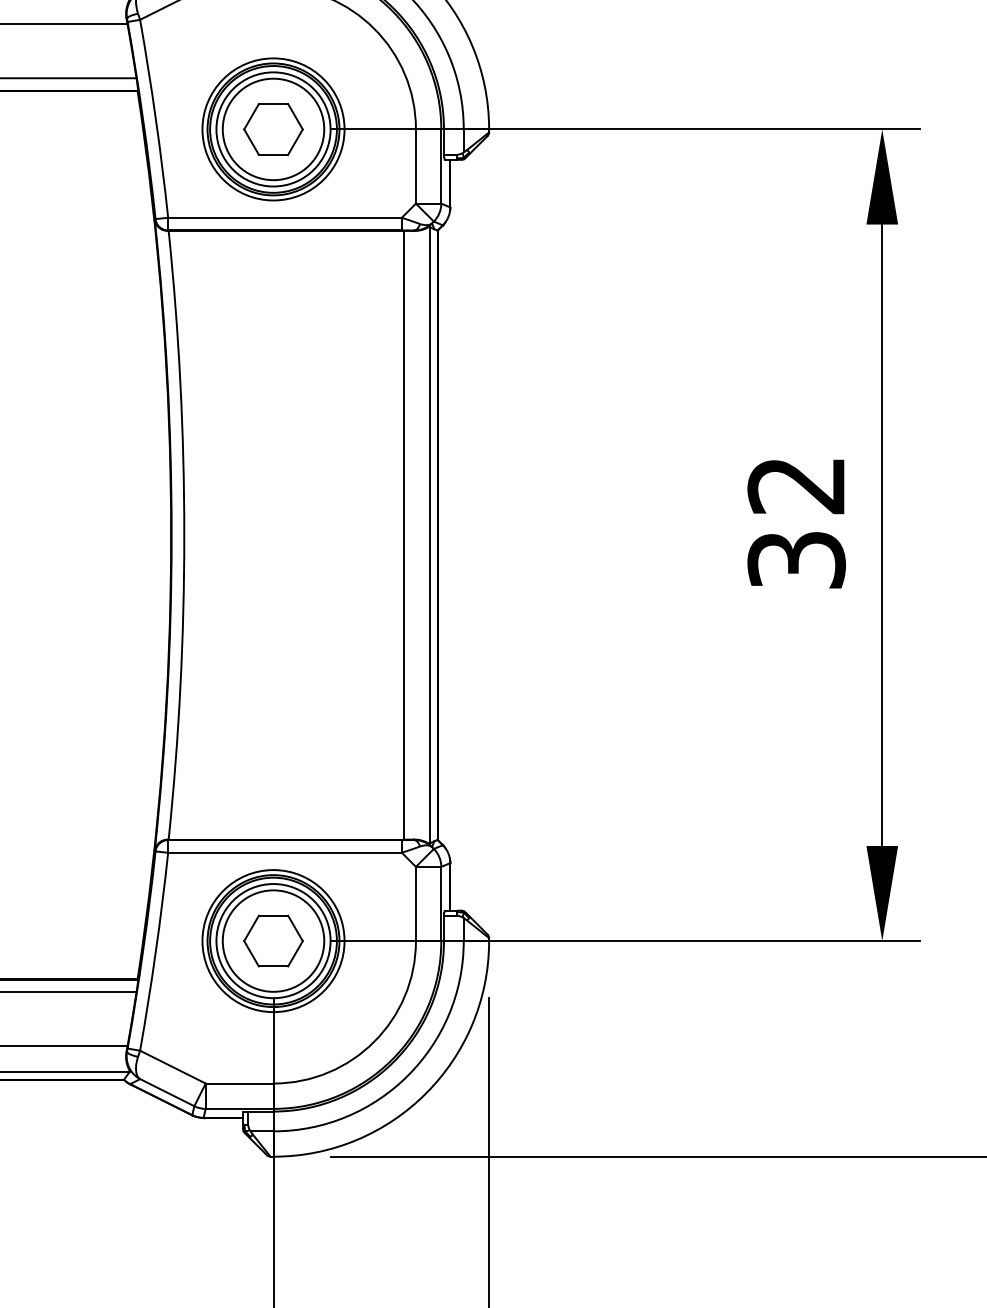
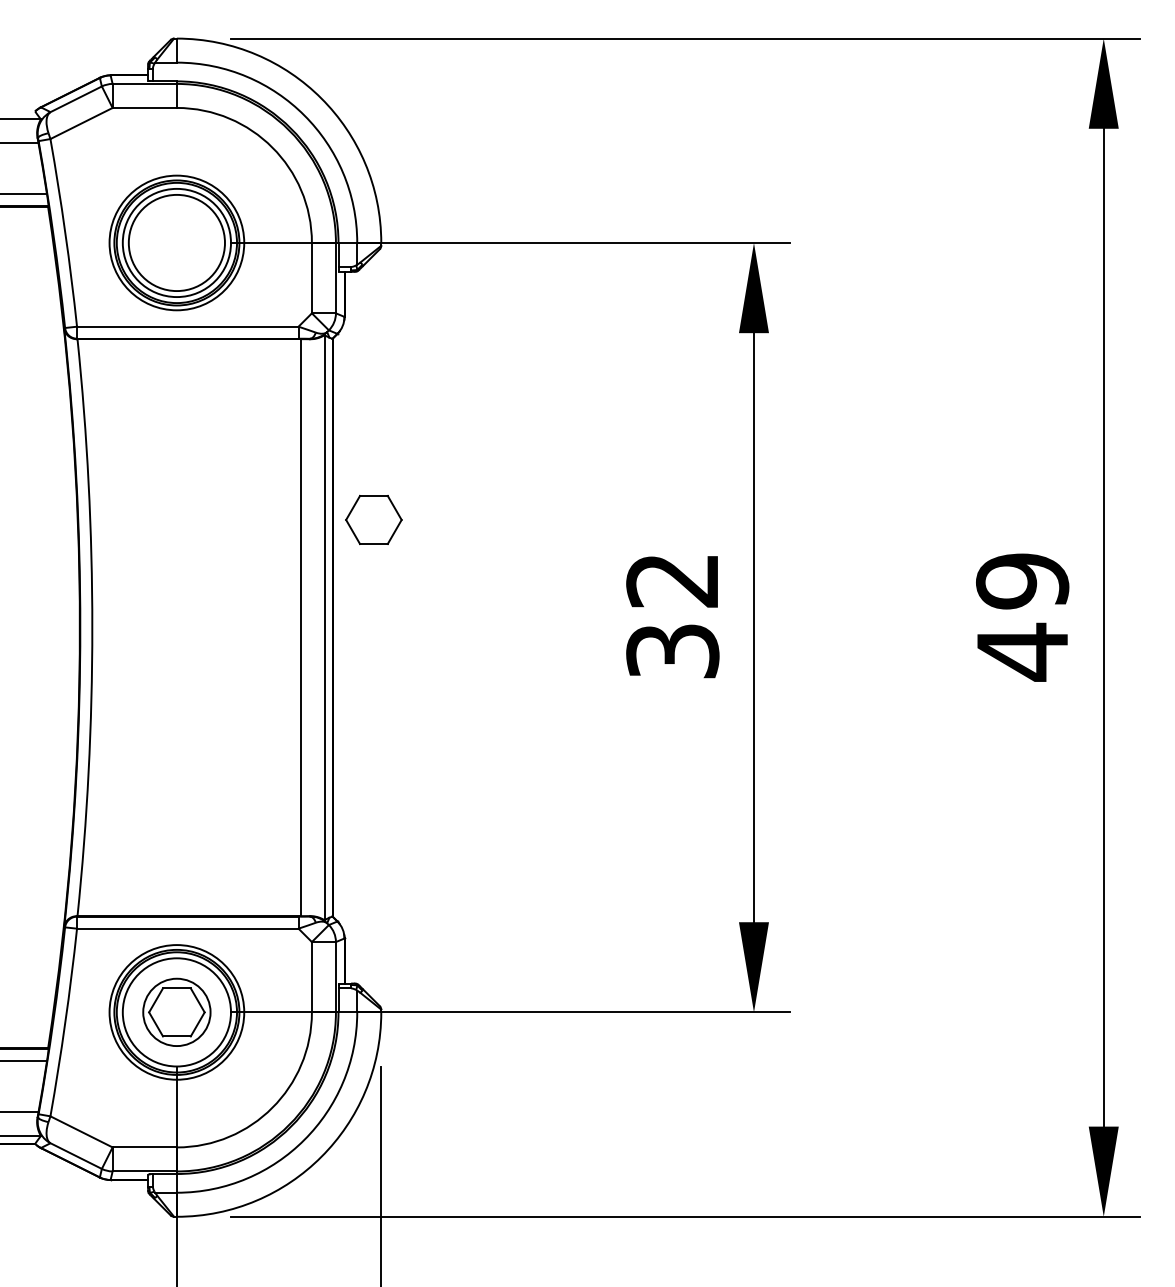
part: (273, 128) -> (373, 519), moved
circle: (273, 941) -> (176, 1012), size x0.7

